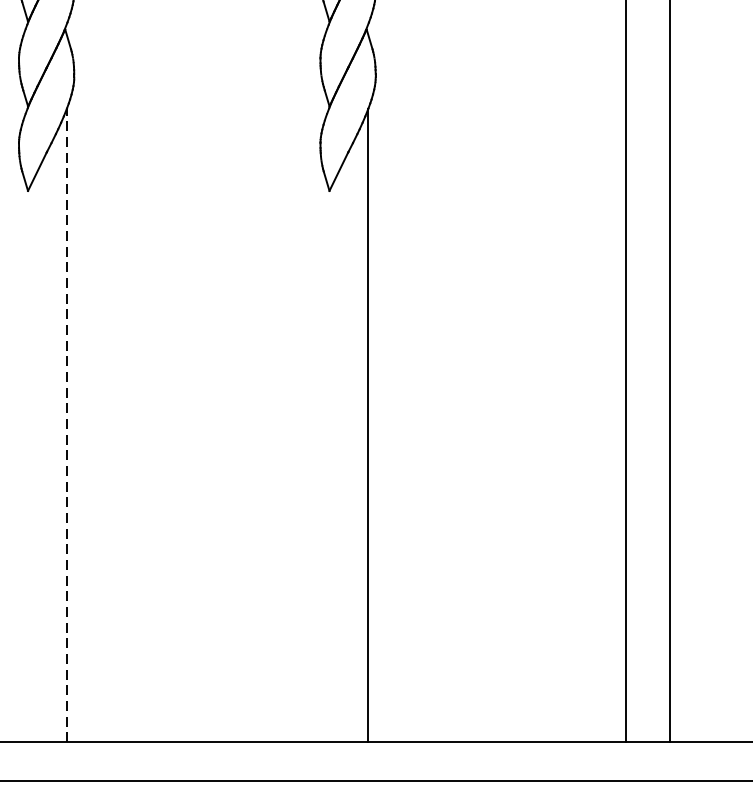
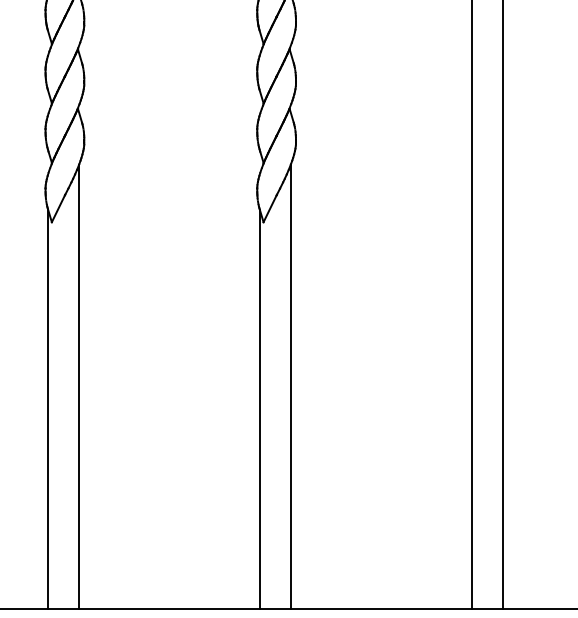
line: (67, 424) -> (79, 386), dashed -> solid
line: (23, 457) -> (48, 409), added
line: (325, 457) -> (260, 409), added

